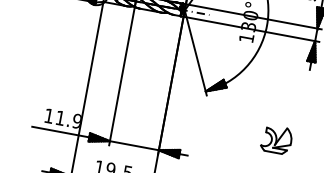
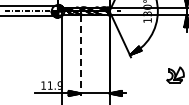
line: (121, 76) -> (80, 55), solid -> dashed

